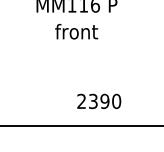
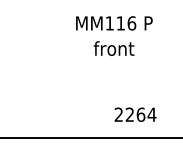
text: (104, 101) -> (140, 114), 2390 -> 2264

